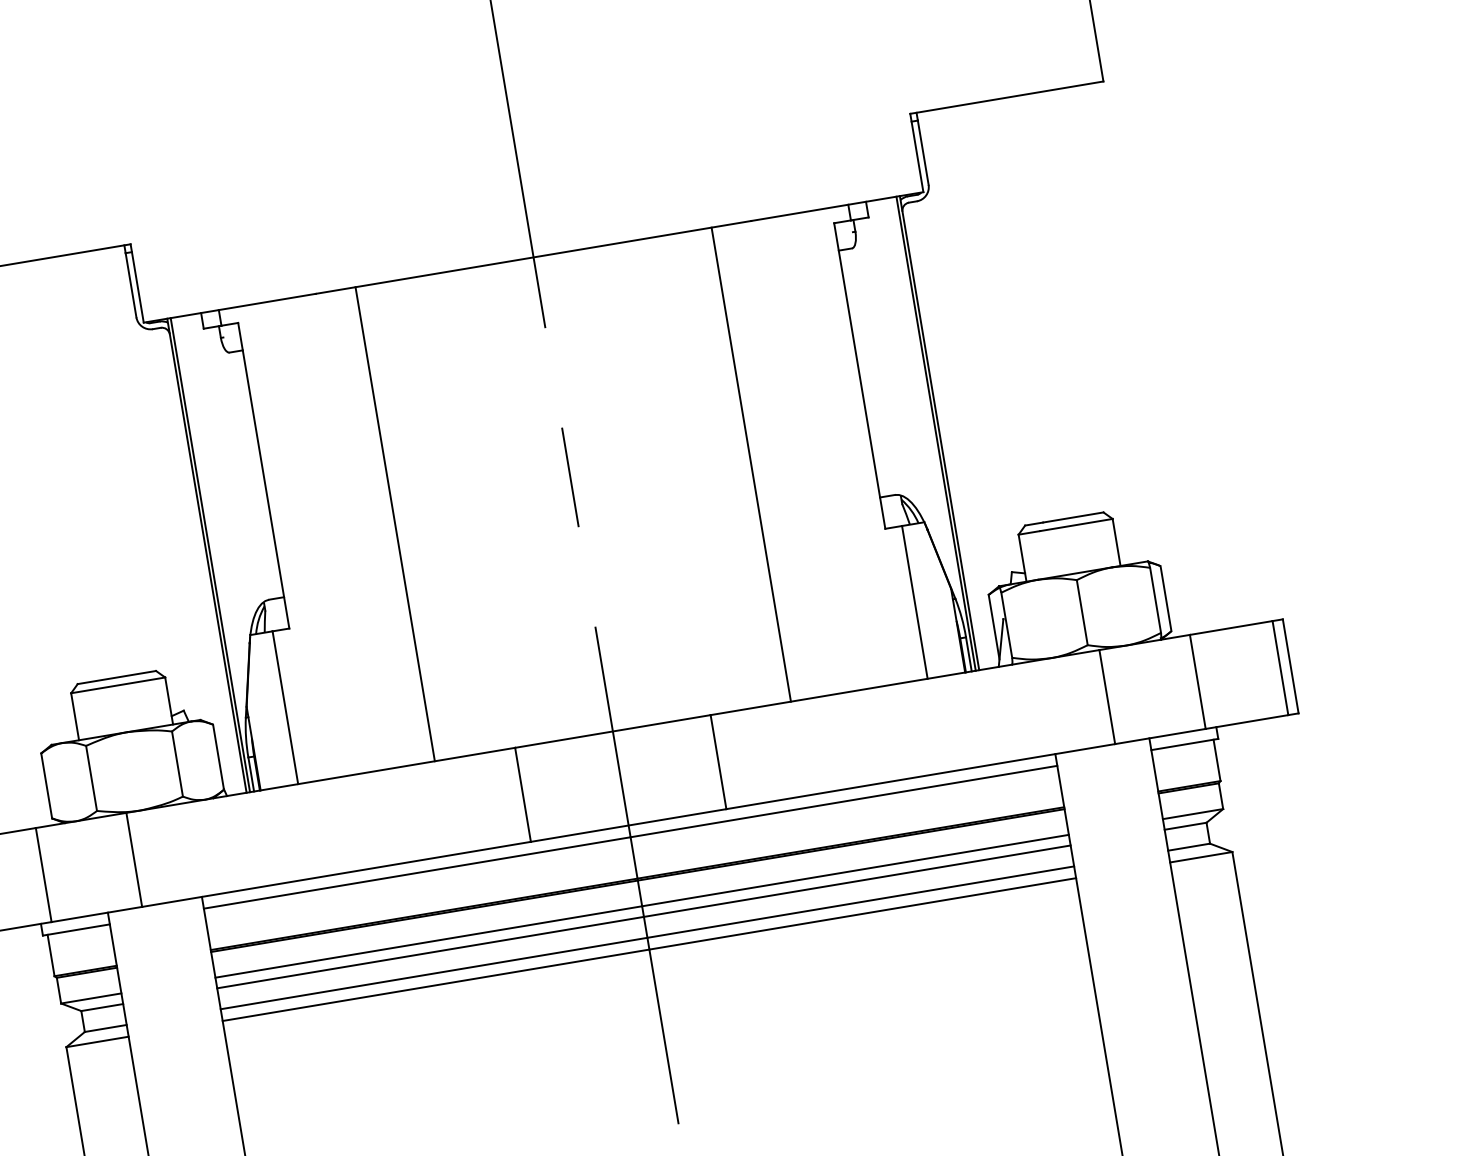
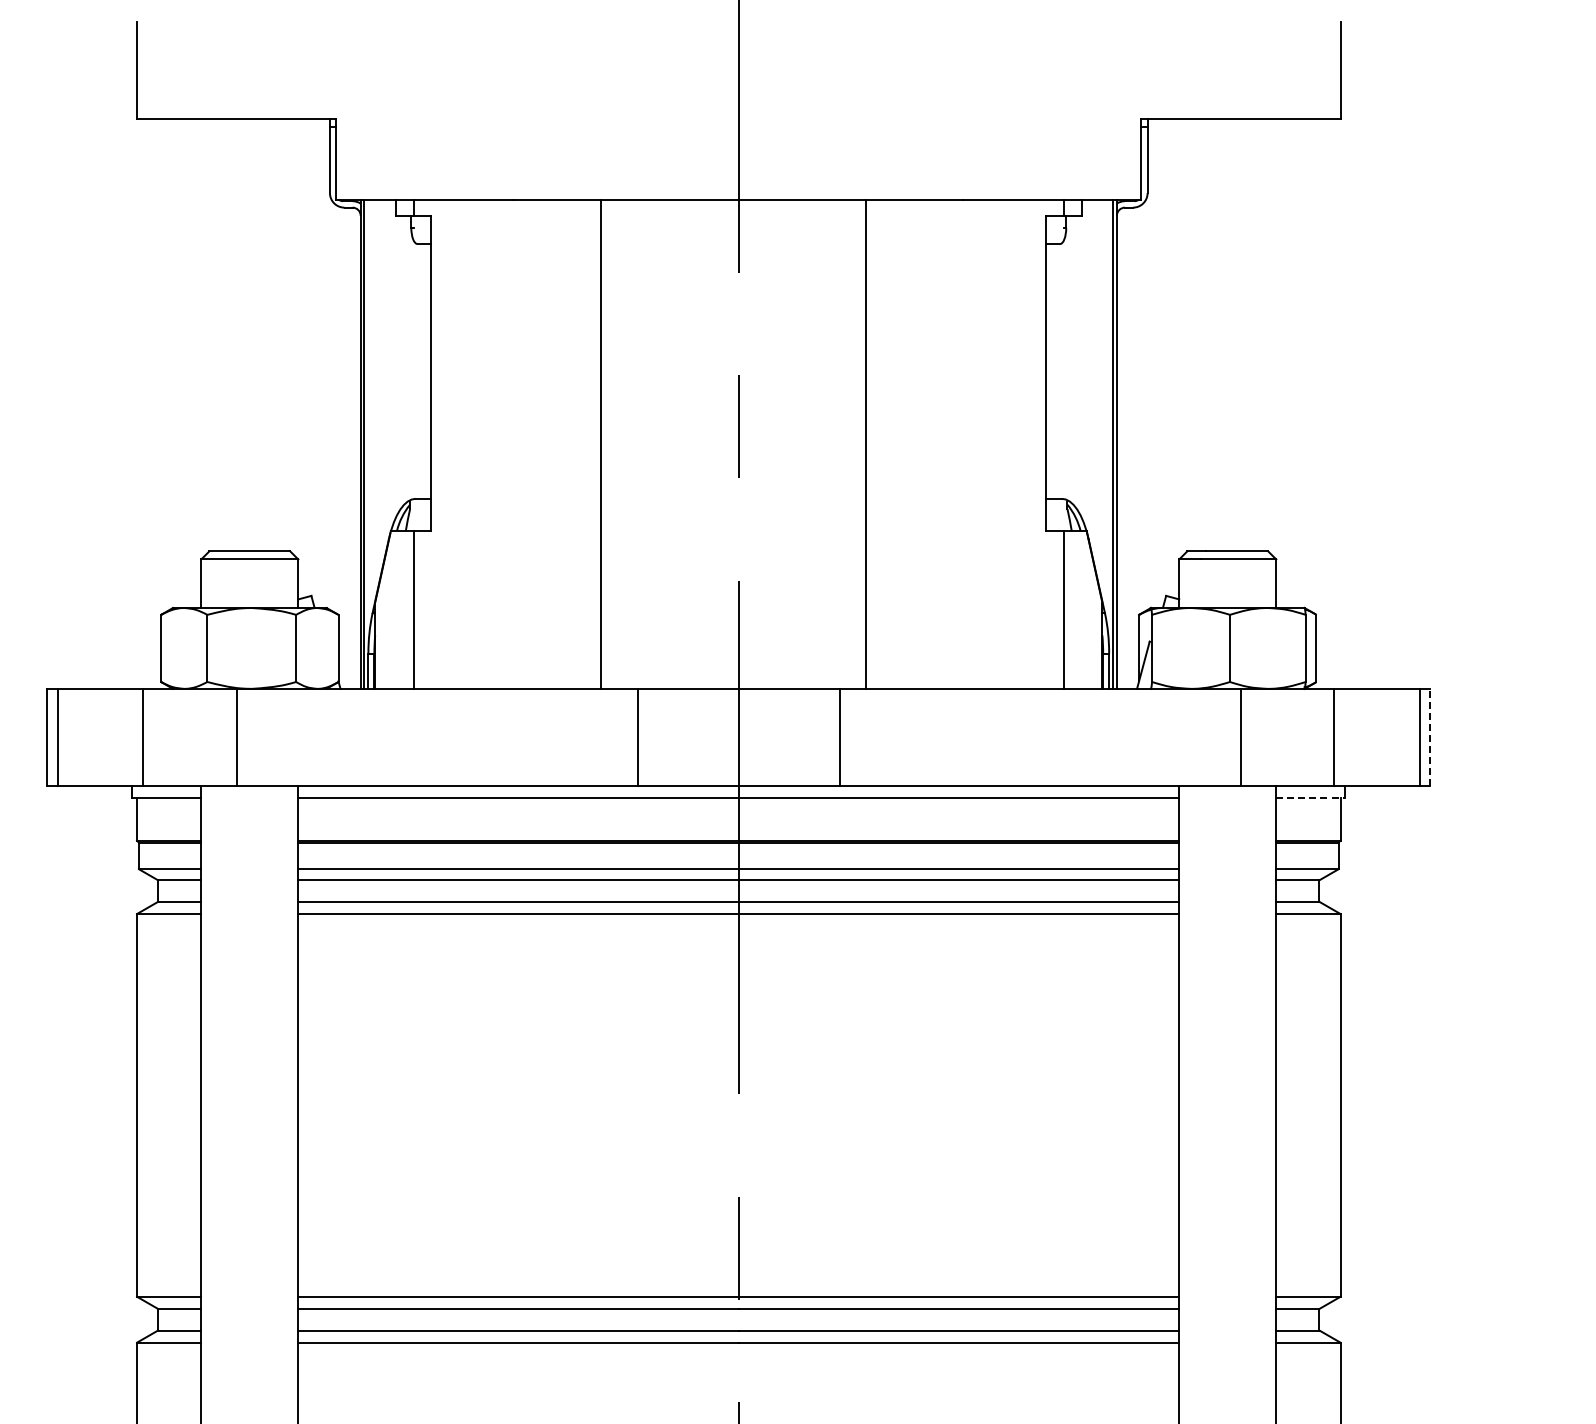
line: (751, 463) -> (865, 443), moved
line: (395, 523) -> (601, 443), moved
line: (1290, 666) -> (1430, 737), solid -> dashed
line: (1184, 744) -> (1310, 798), solid -> dashed

